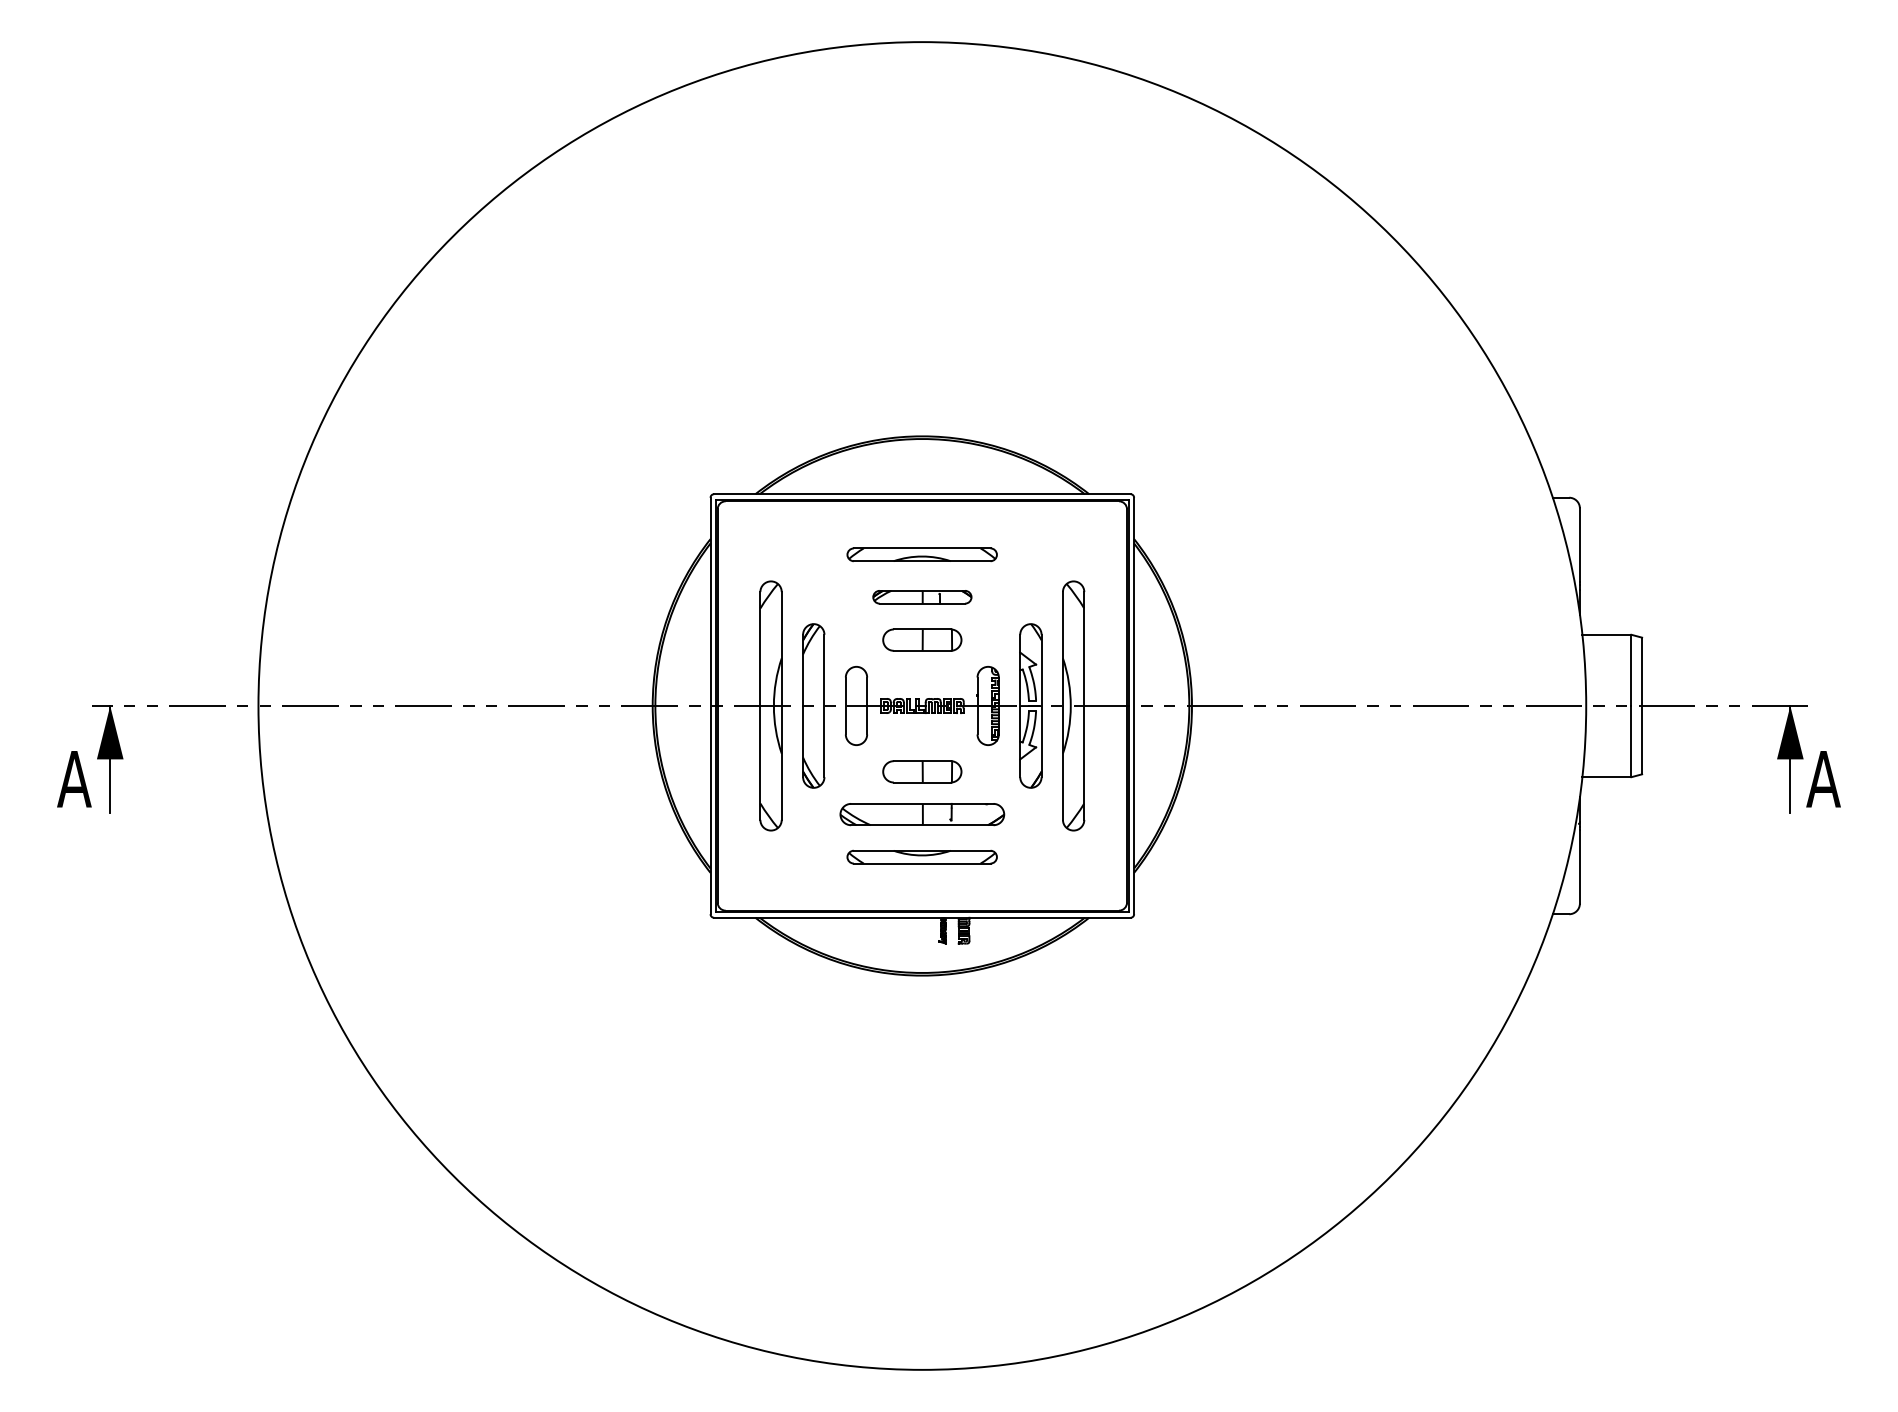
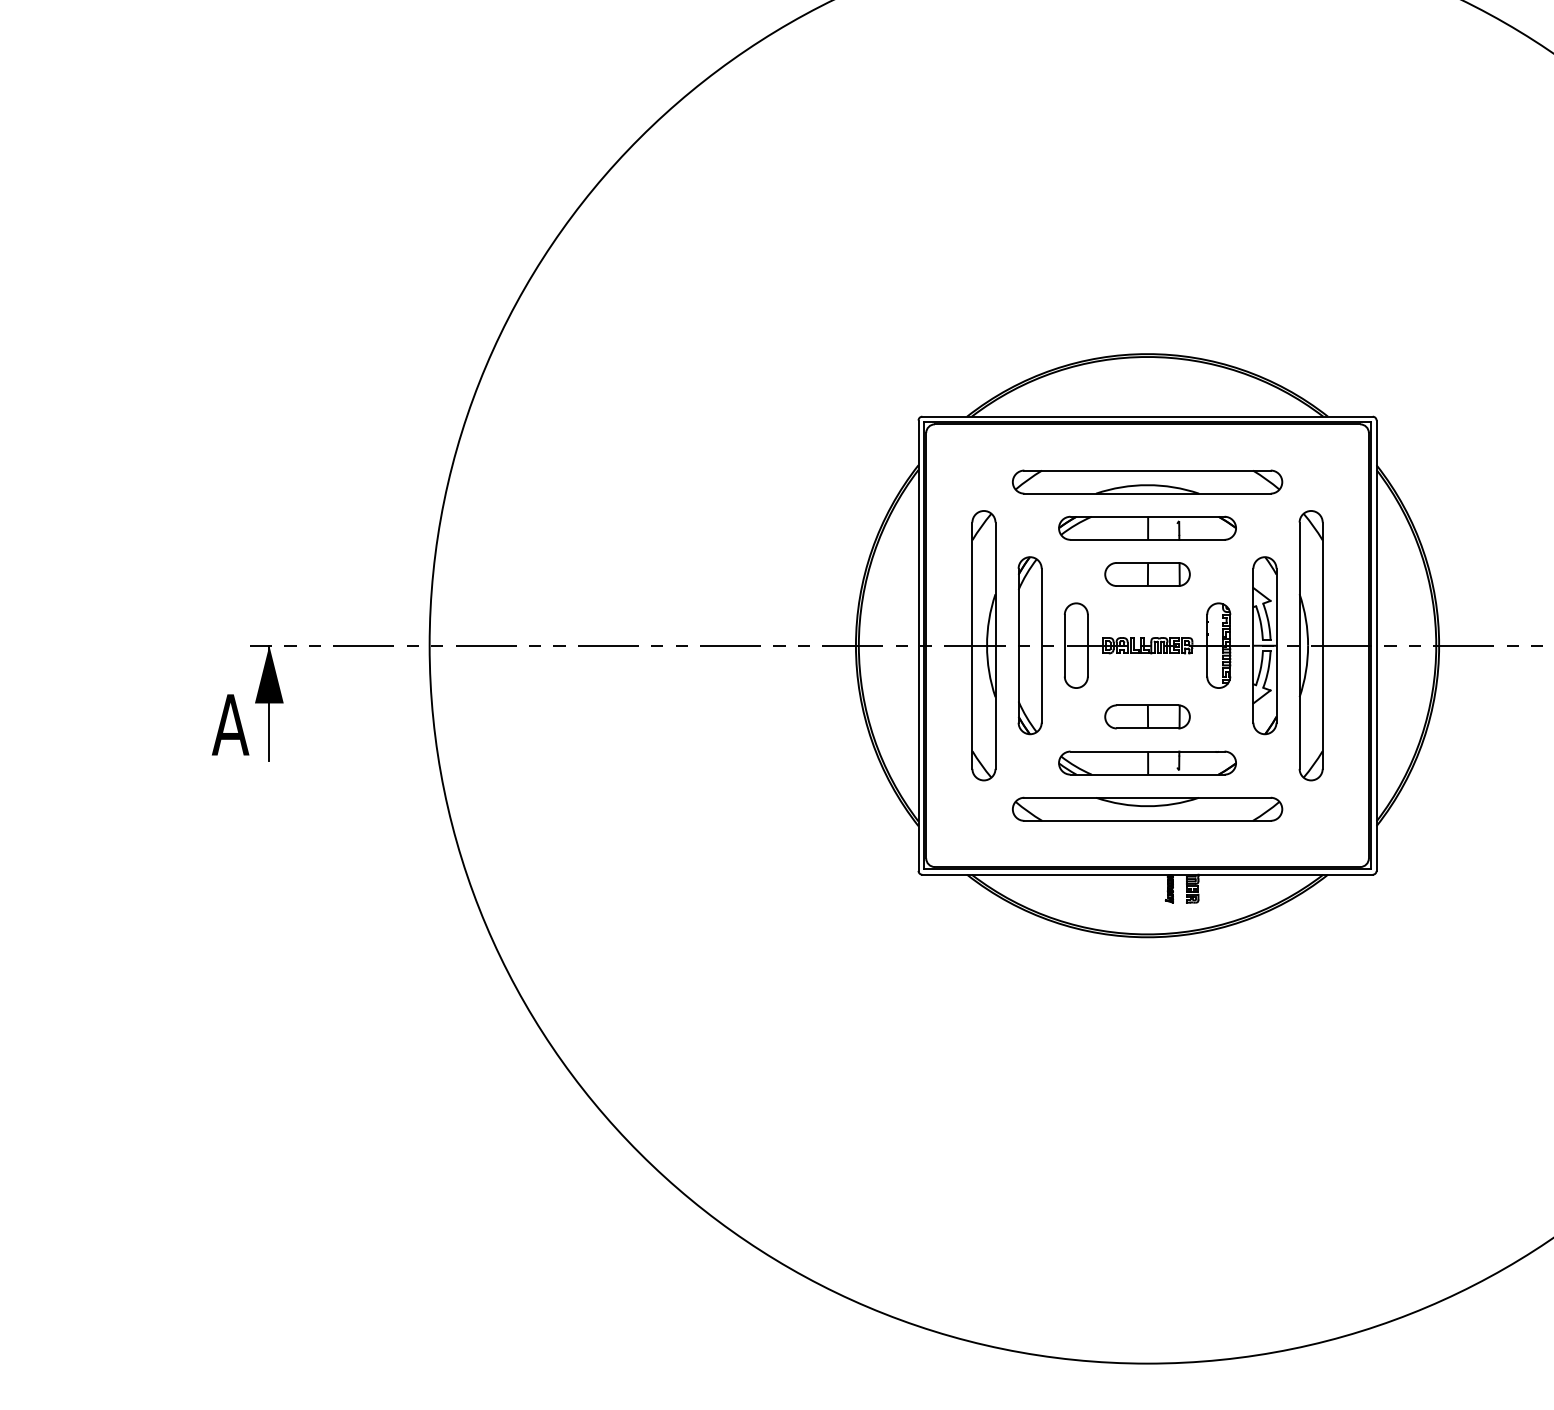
part: (921, 554) -> (1146, 481), size x1.67
part: (922, 596) -> (1147, 527), size x1.67
part: (921, 856) -> (1146, 808), size x1.67

